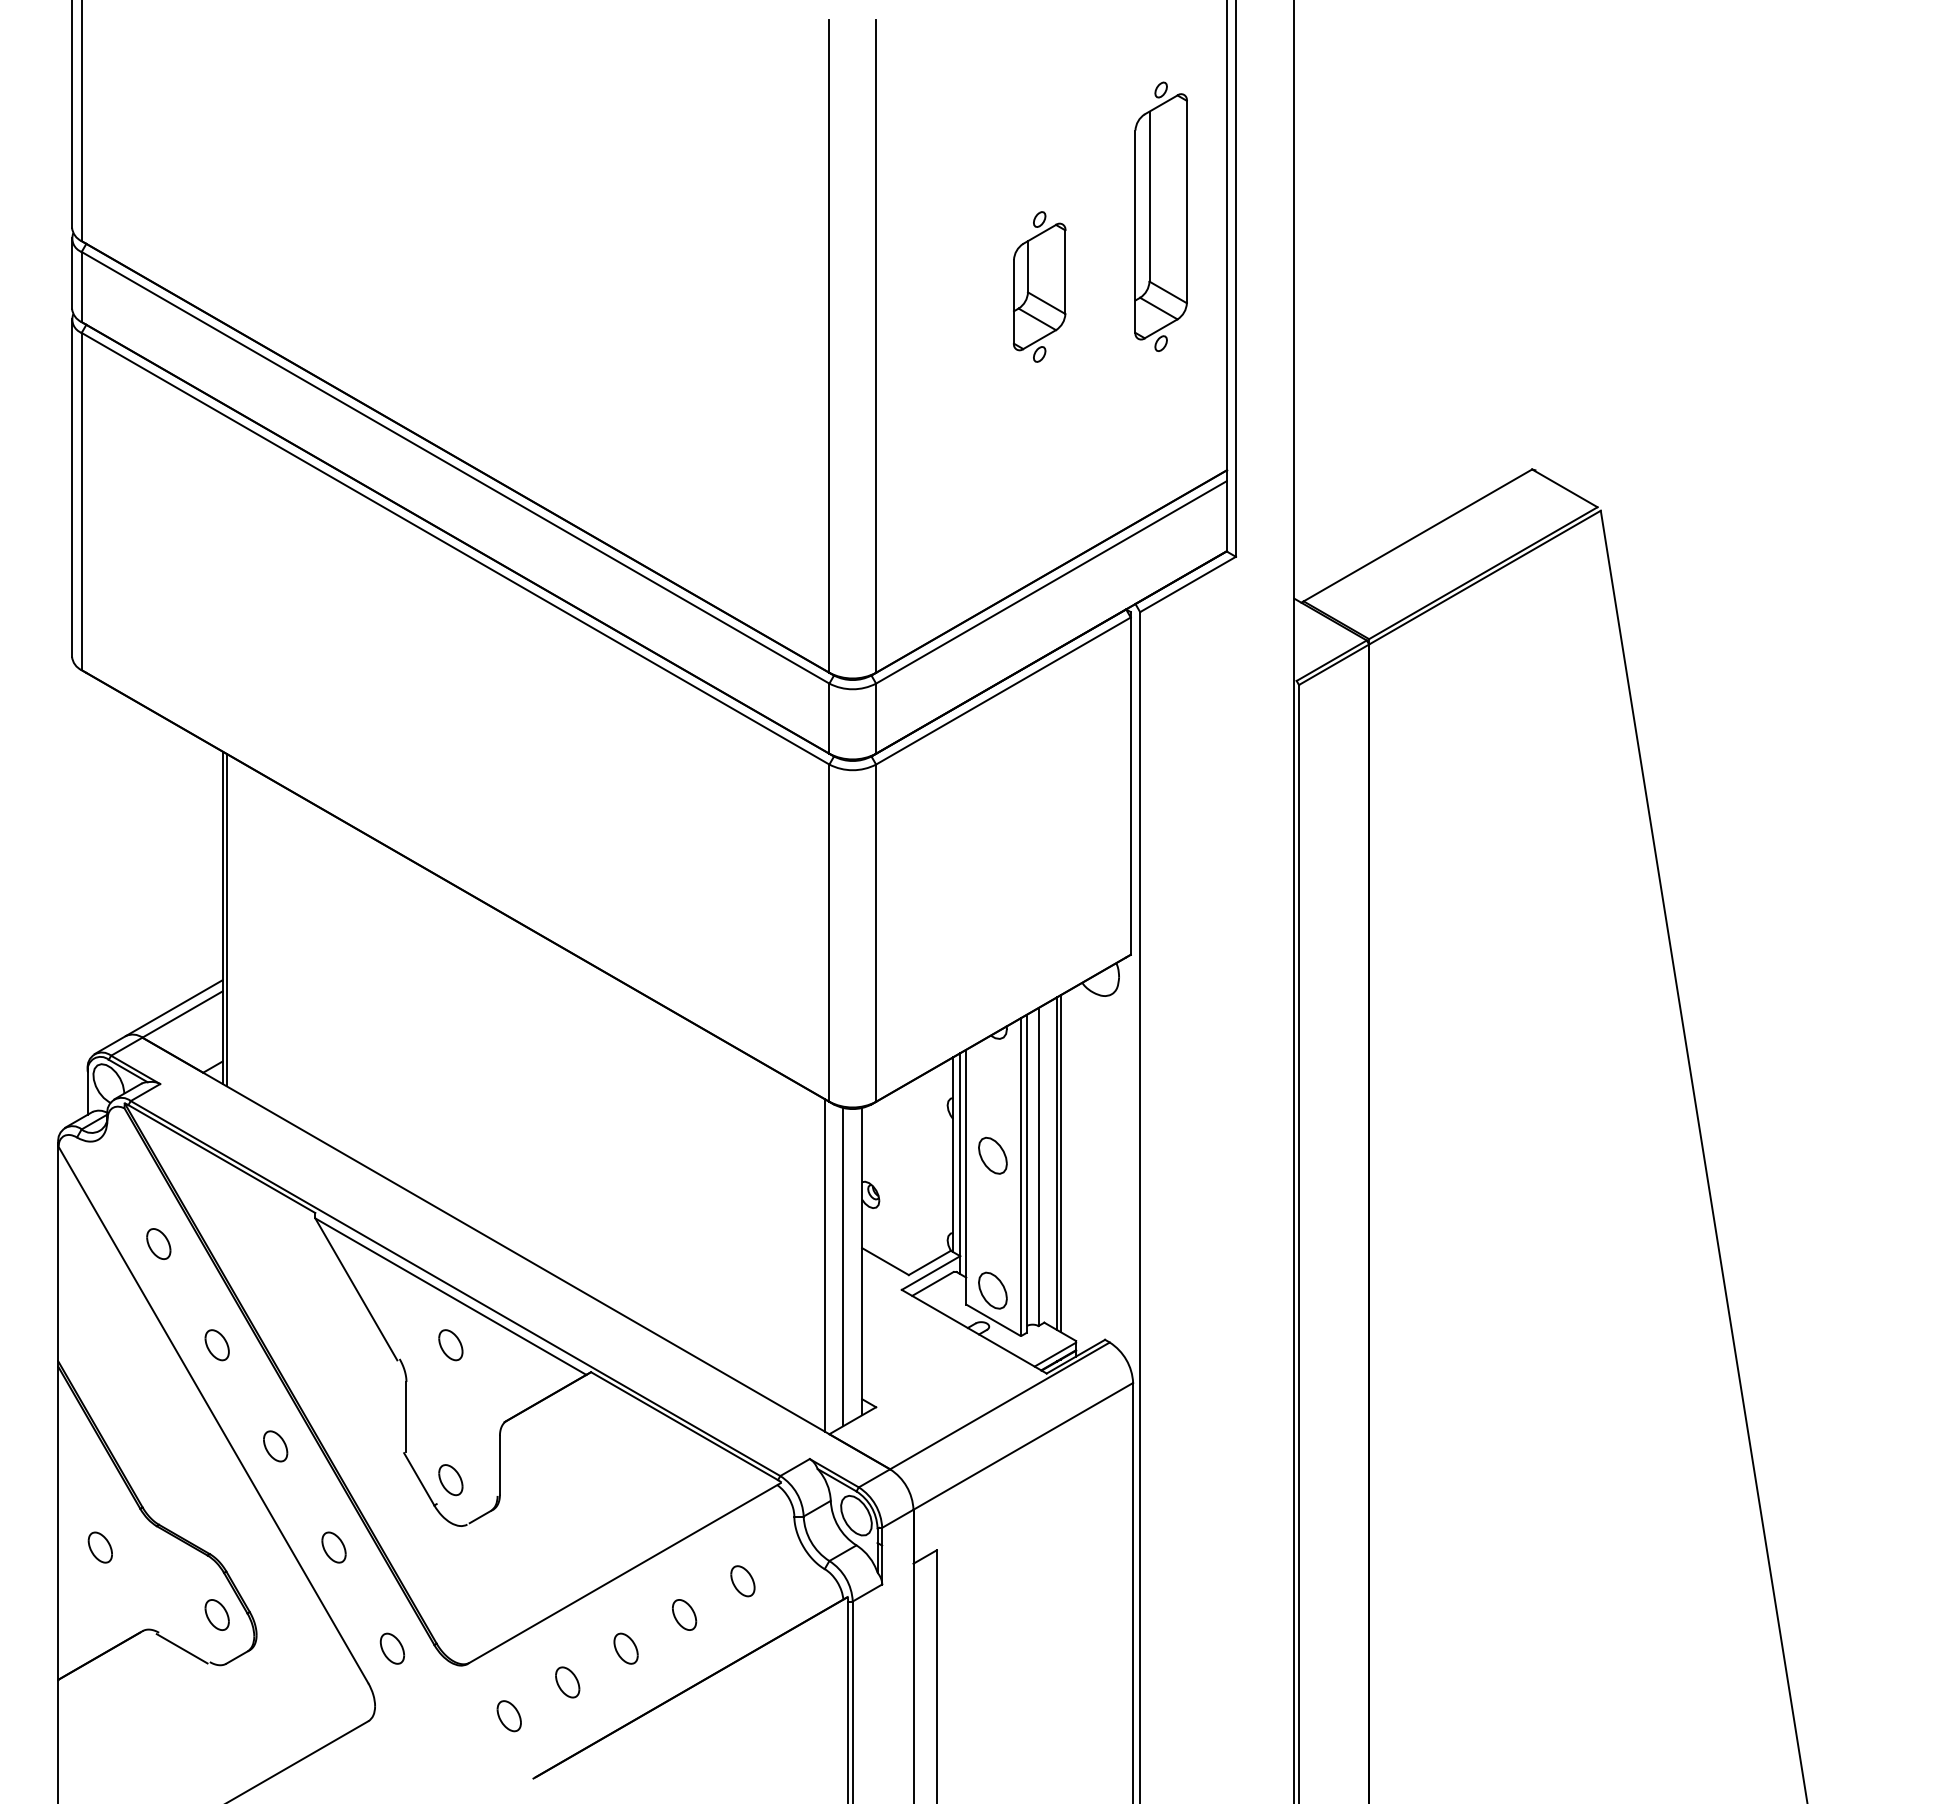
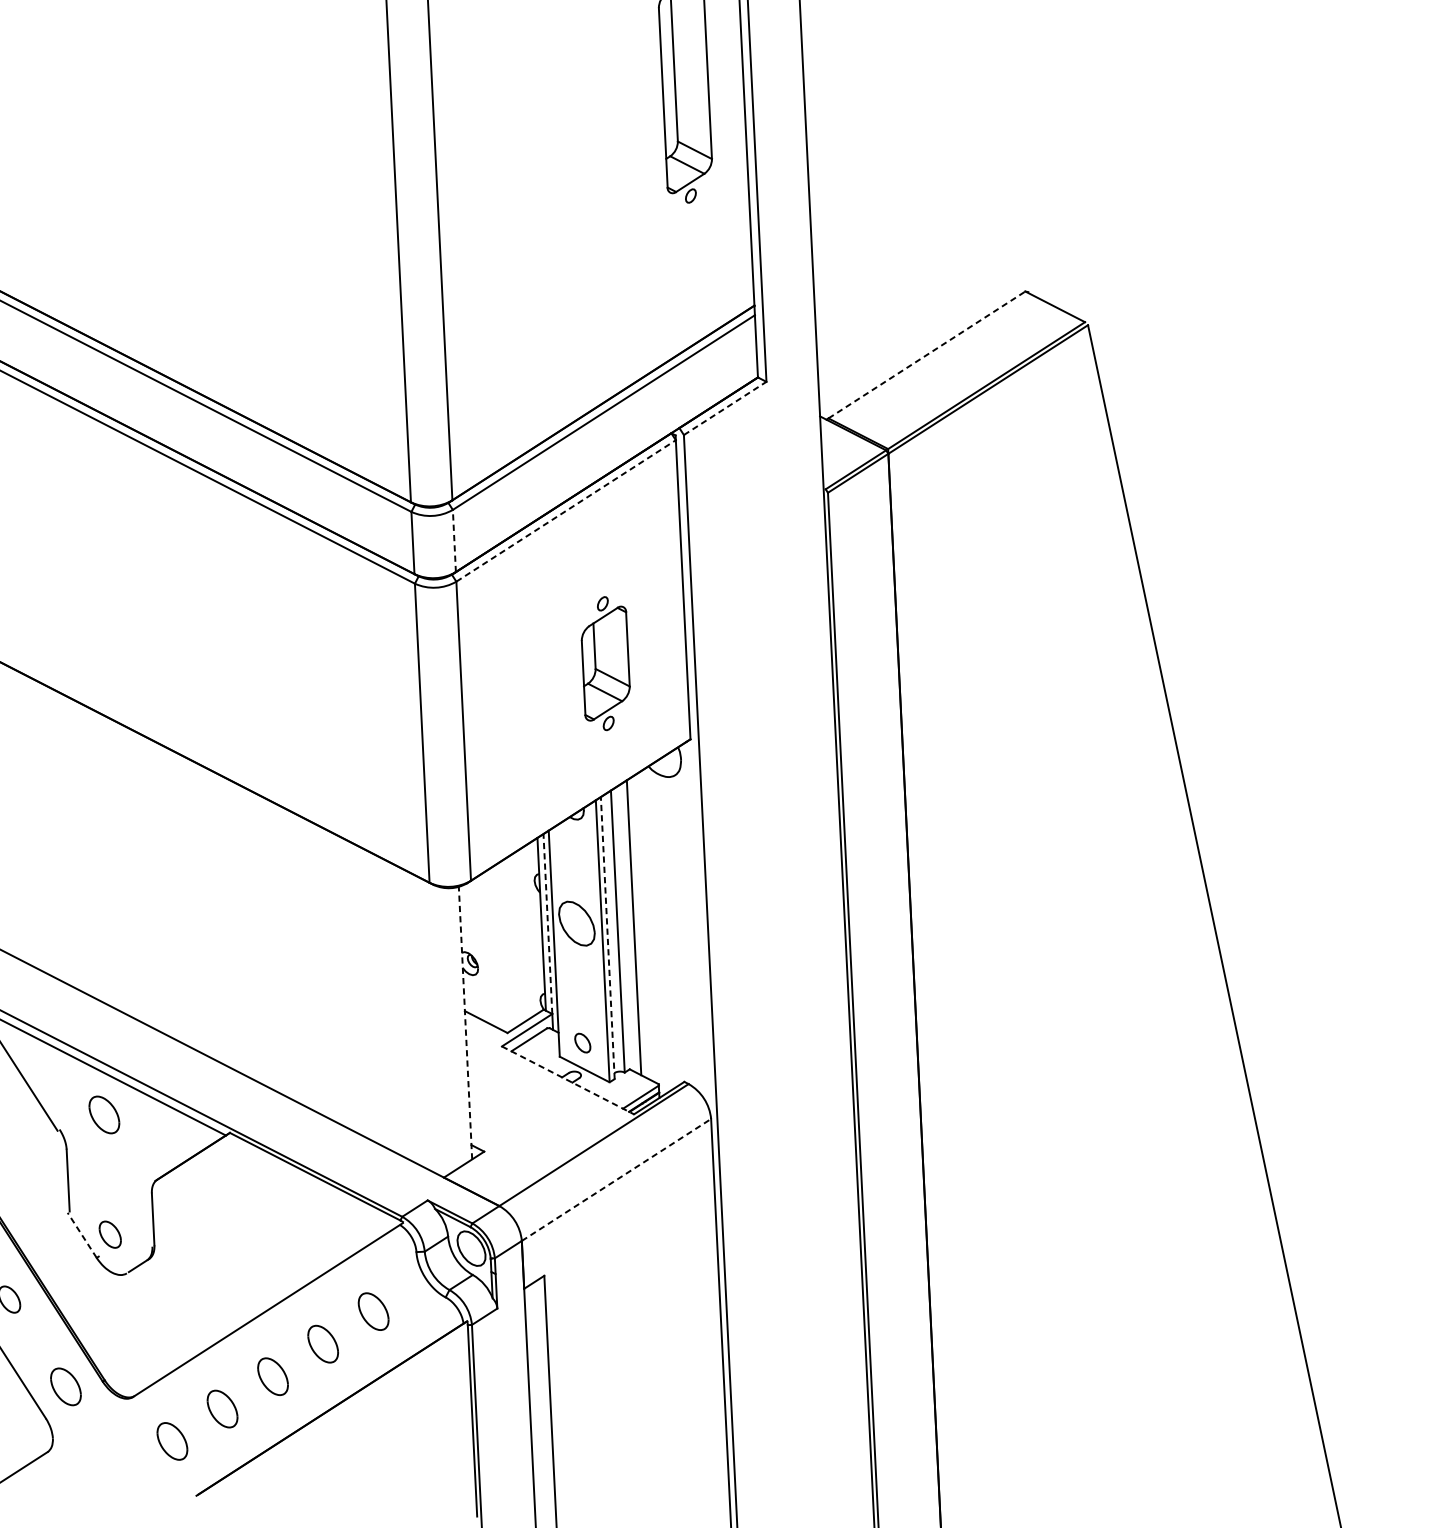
part: (1039, 286) -> (605, 663), moved
line: (1417, 535) -> (926, 355), solid -> dashed
line: (1188, 584) -> (725, 408), solid -> dashed
line: (1003, 690) -> (566, 510), solid -> dashed
line: (876, 718) -> (454, 540), solid -> dashed
line: (960, 1154) -> (548, 923), solid -> dashed
part: (992, 1155) -> (576, 923), size x1.4
line: (1060, 1163) -> (637, 927), removed
line: (1026, 1173) -> (607, 937), solid -> dashed
line: (862, 1261) -> (465, 1022), solid -> dashed
line: (824, 1265) -> (432, 1028), removed
line: (843, 1267) -> (449, 1029), removed
part: (992, 1290) -> (582, 1043), size x0.6
line: (974, 1331) -> (568, 1080), solid -> dashed
part: (450, 1345) -> (104, 1115), size x1.4
line: (1023, 1446) -> (616, 1180), solid -> dashed
line: (419, 1478) -> (82, 1234), solid -> dashed
part: (742, 1581) -> (373, 1311), size x1.4
part: (684, 1614) -> (323, 1343), size x1.4
part: (391, 1648) -> (64, 1386), size x1.4
part: (625, 1648) -> (272, 1376), size x1.4
part: (567, 1682) -> (222, 1409), size x1.4
part: (508, 1716) -> (171, 1441), size x1.4

